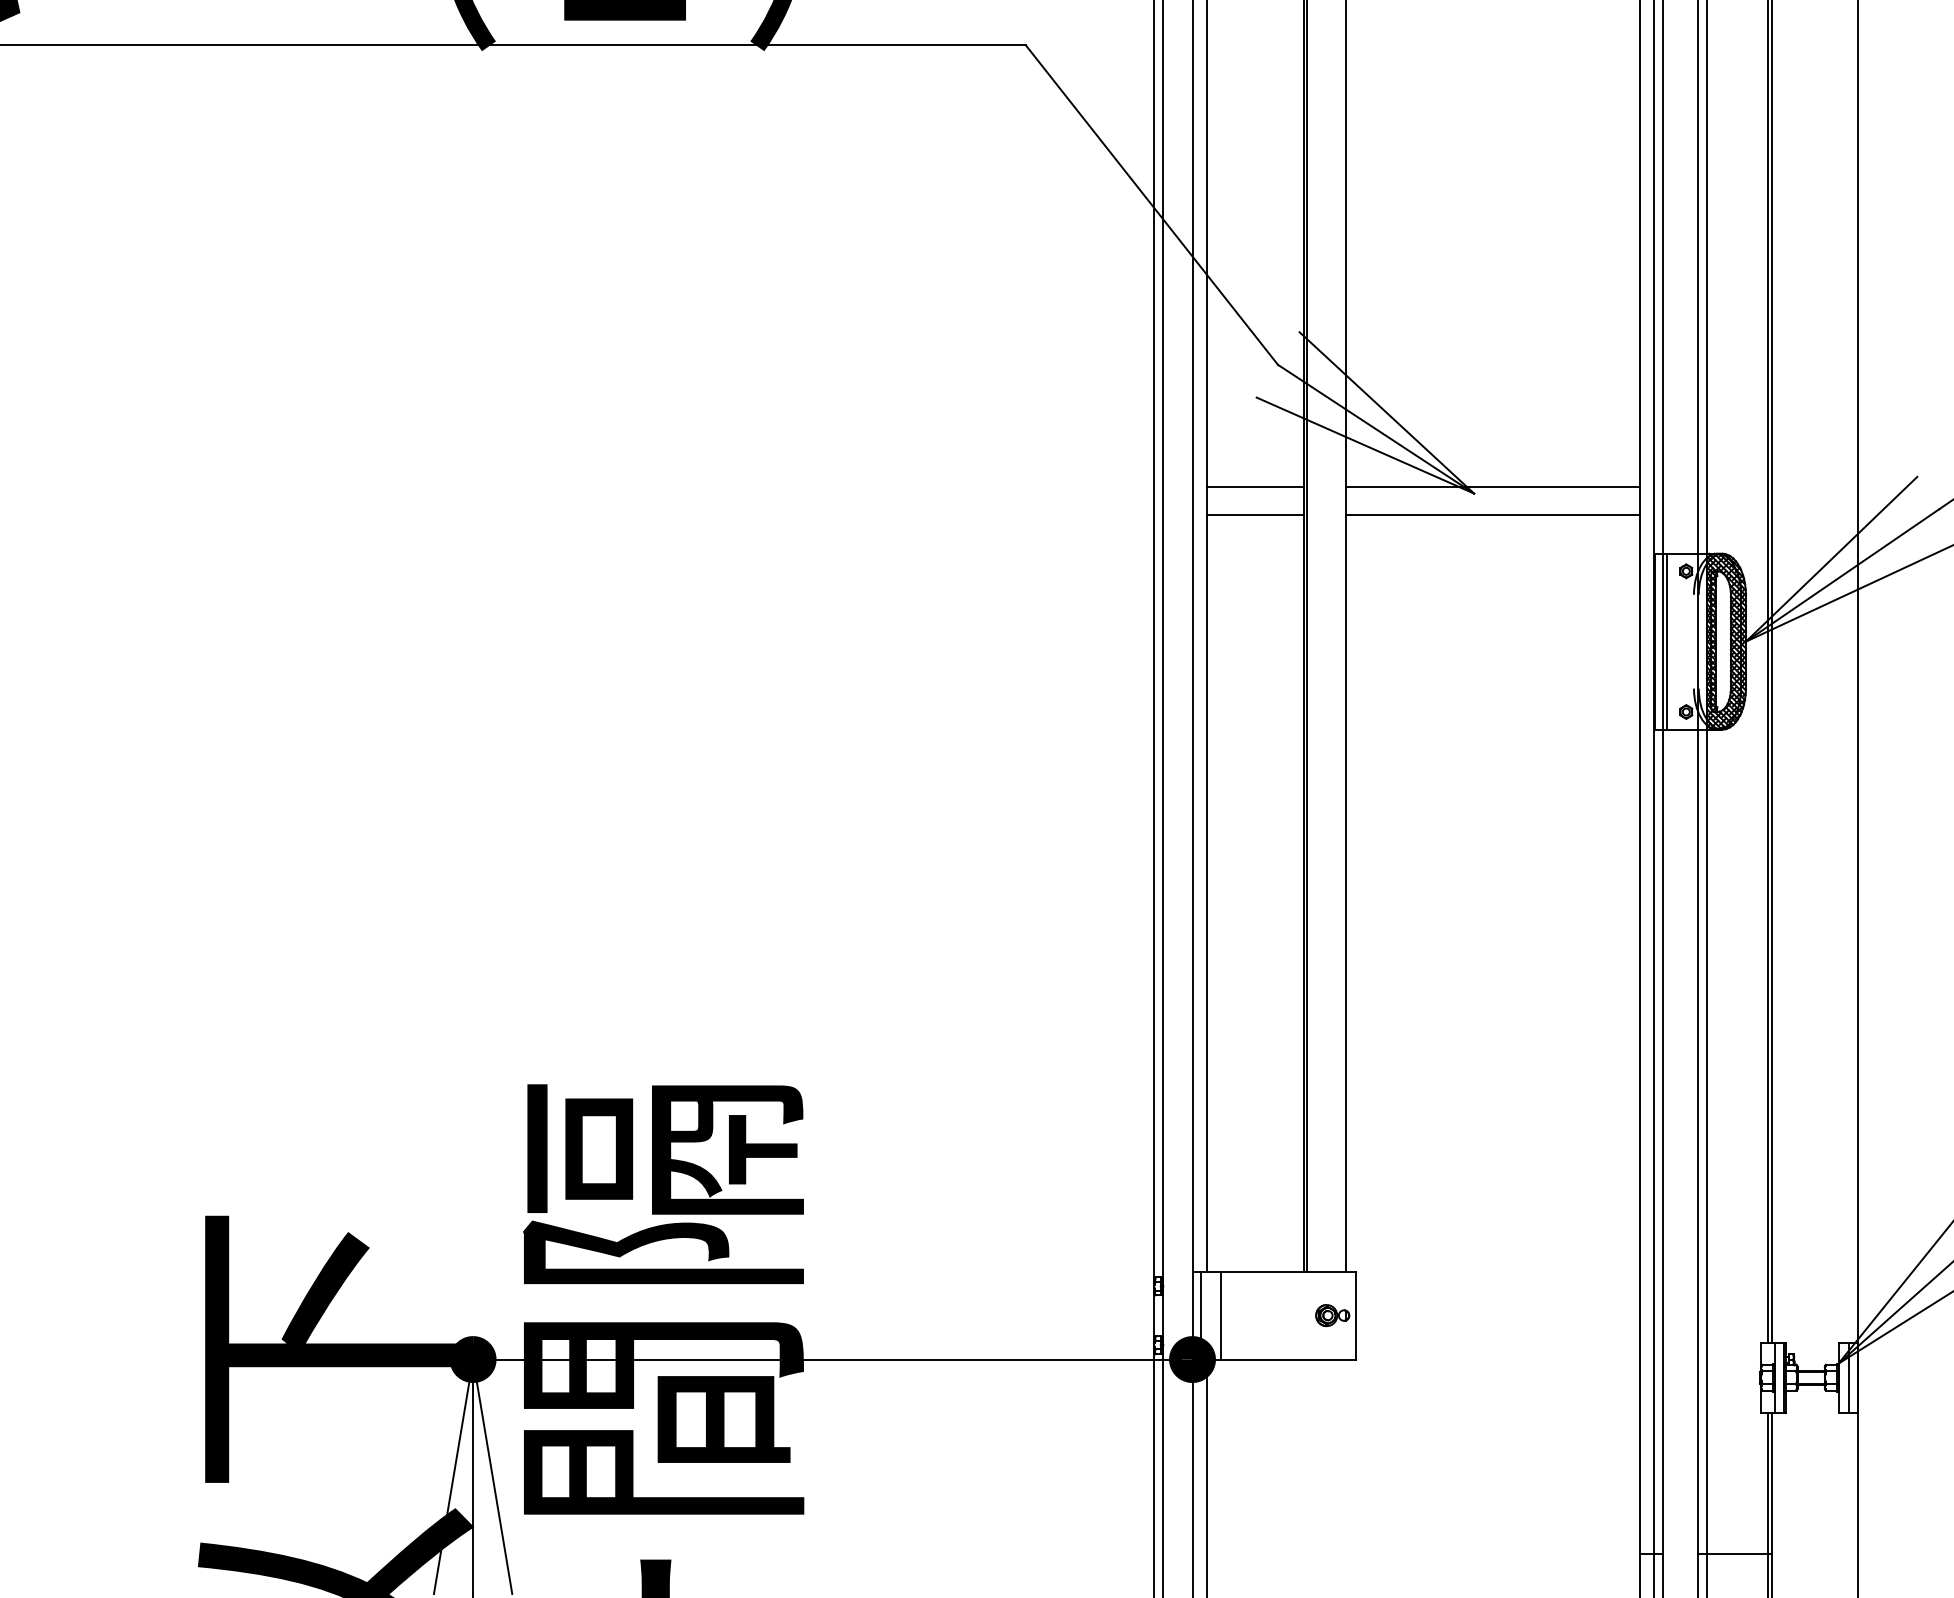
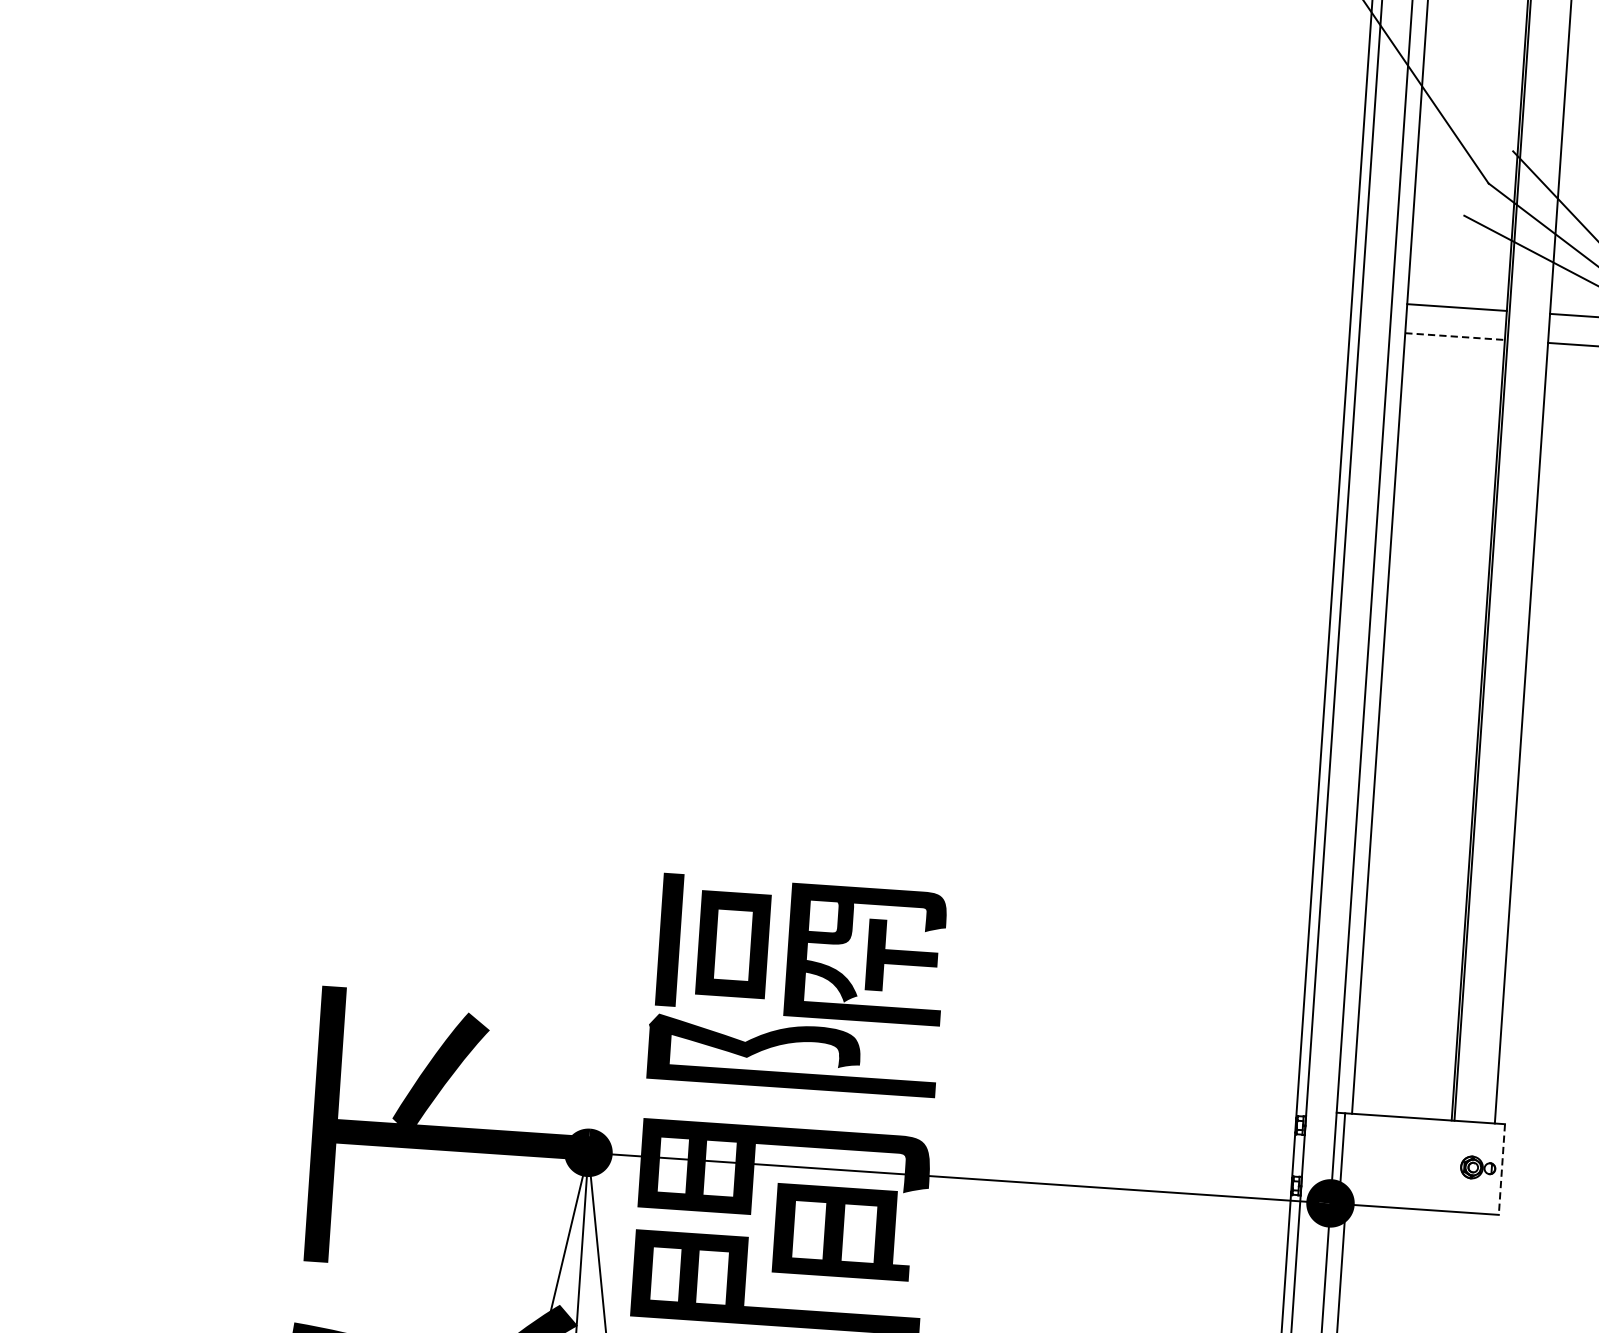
line: (1256, 514) -> (1455, 336), solid -> dashed
line: (1221, 1315) -> (1363, 1160), removed
line: (1355, 1315) -> (1501, 1169), solid -> dashed

